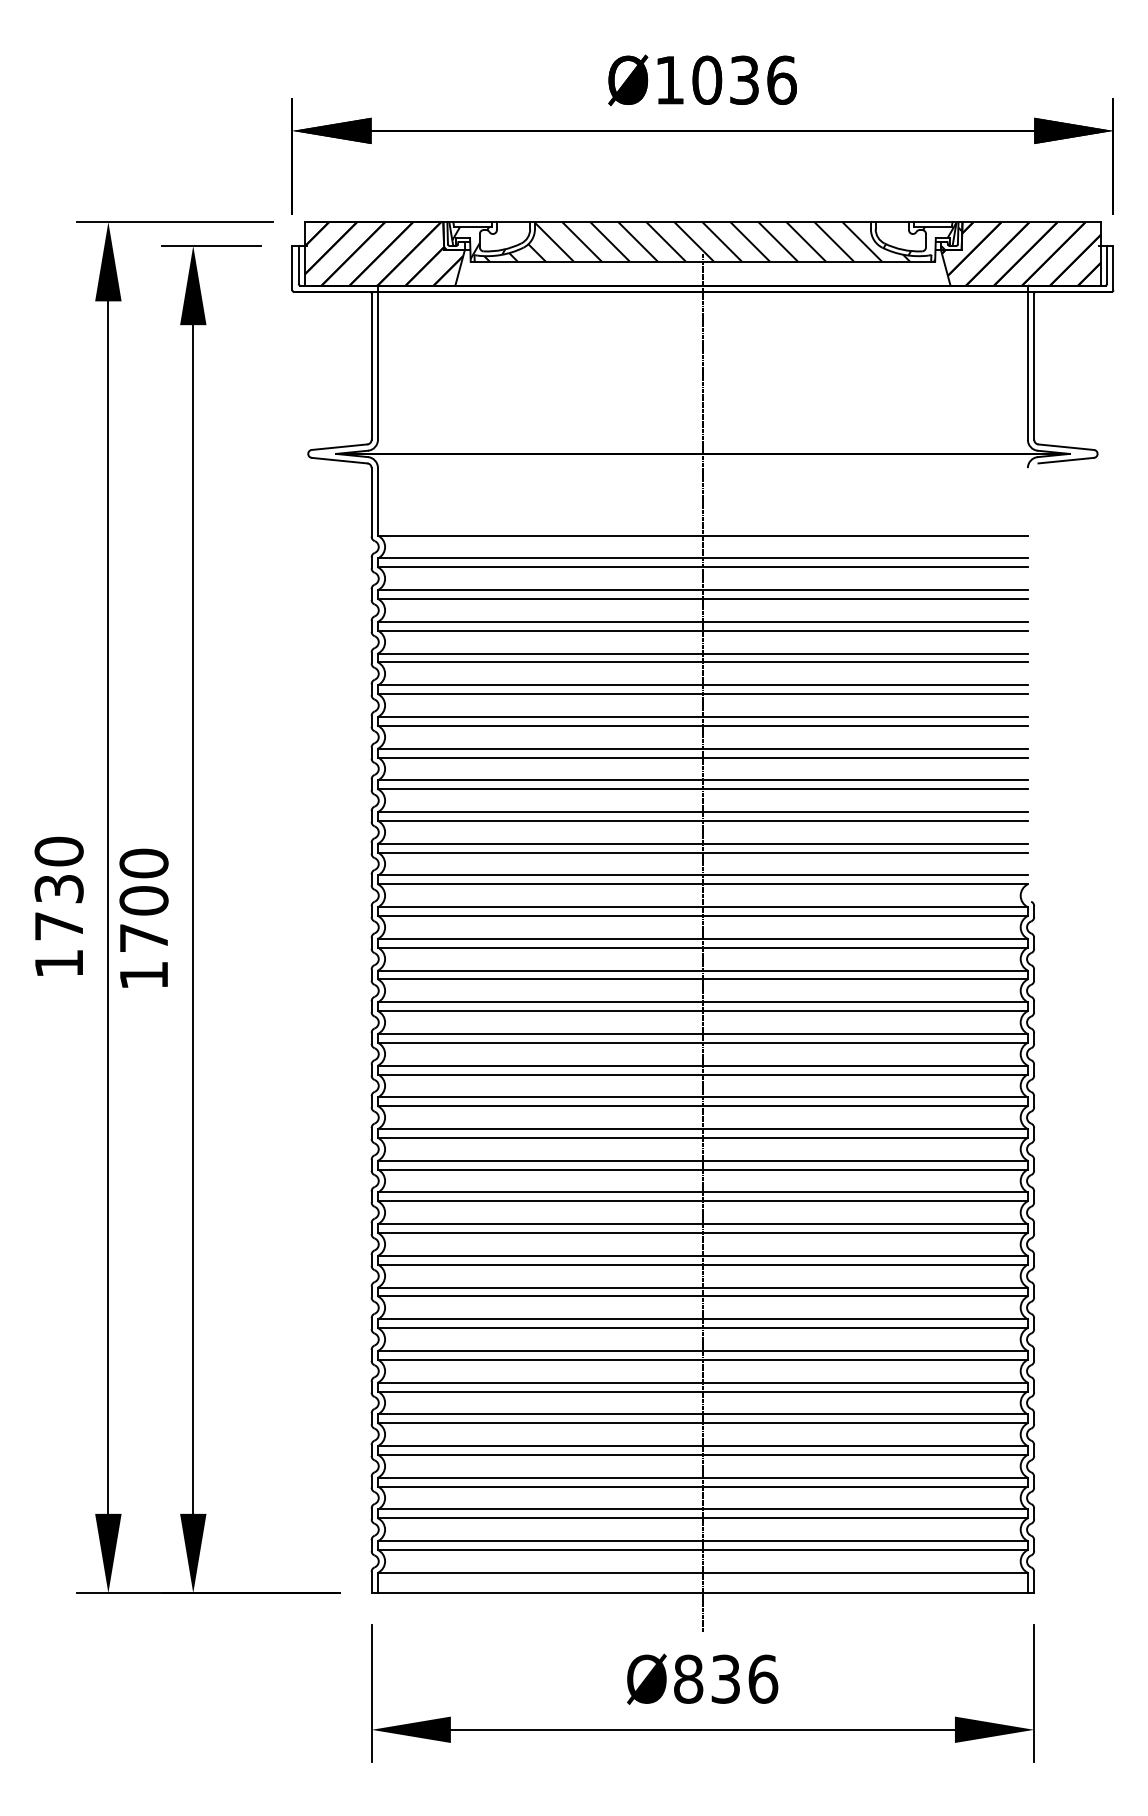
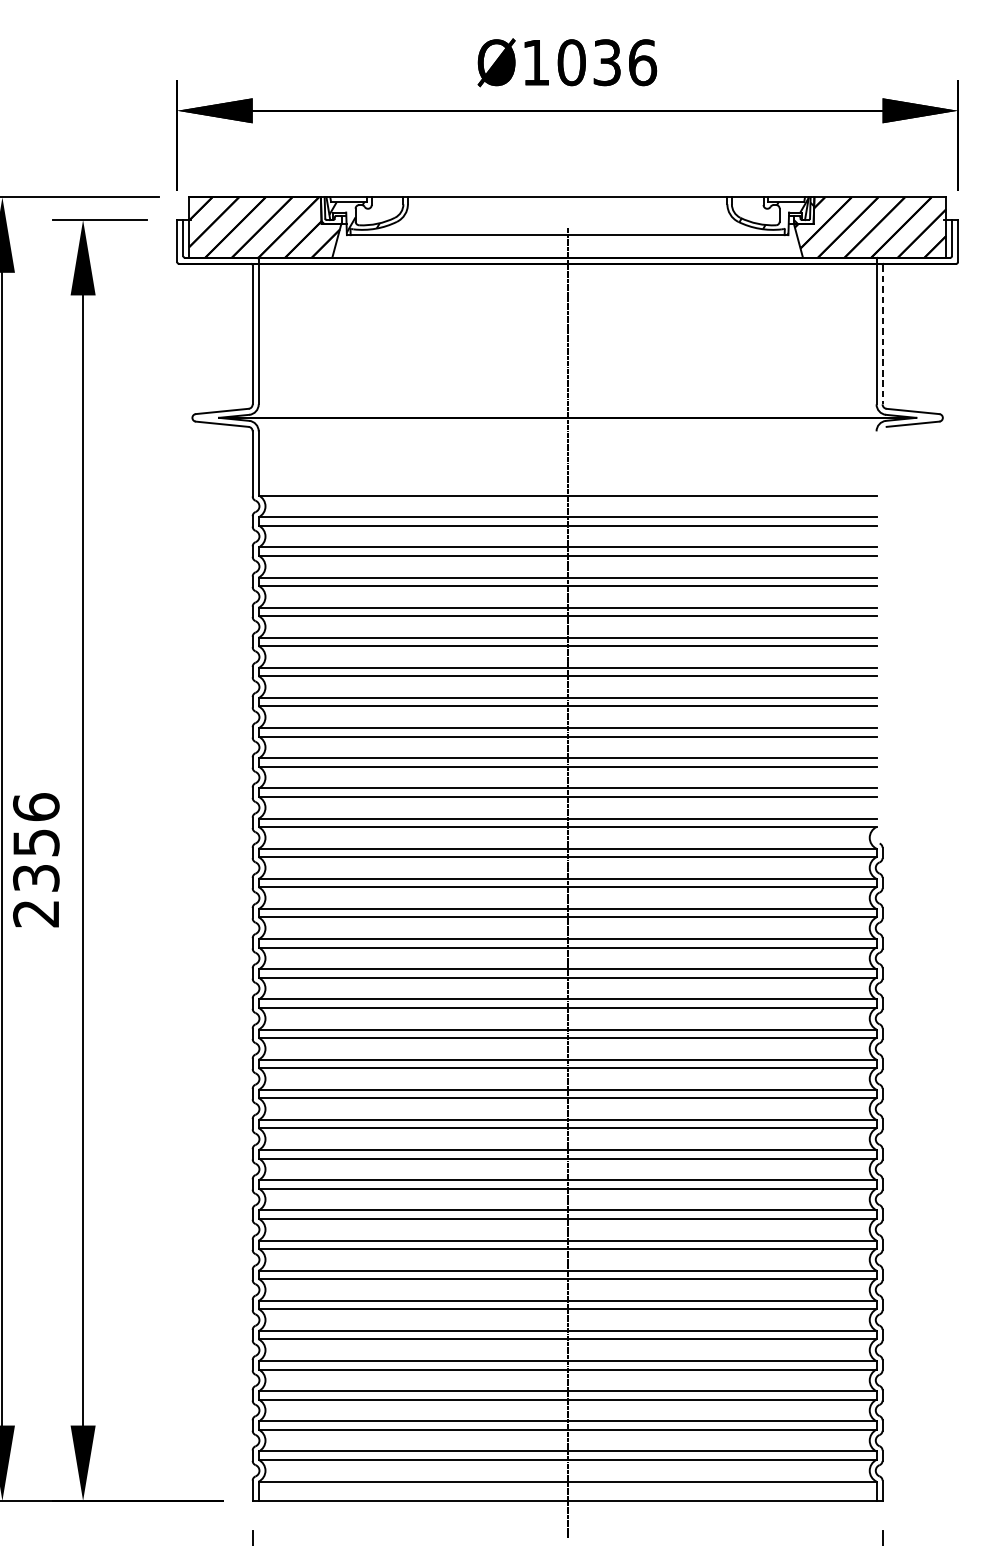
hatch: (697, 241) -> (562, 215), removed
line: (1034, 367) -> (882, 335), solid -> dashed
text: (143, 918) -> (35, 859), 1700 -> 2356

